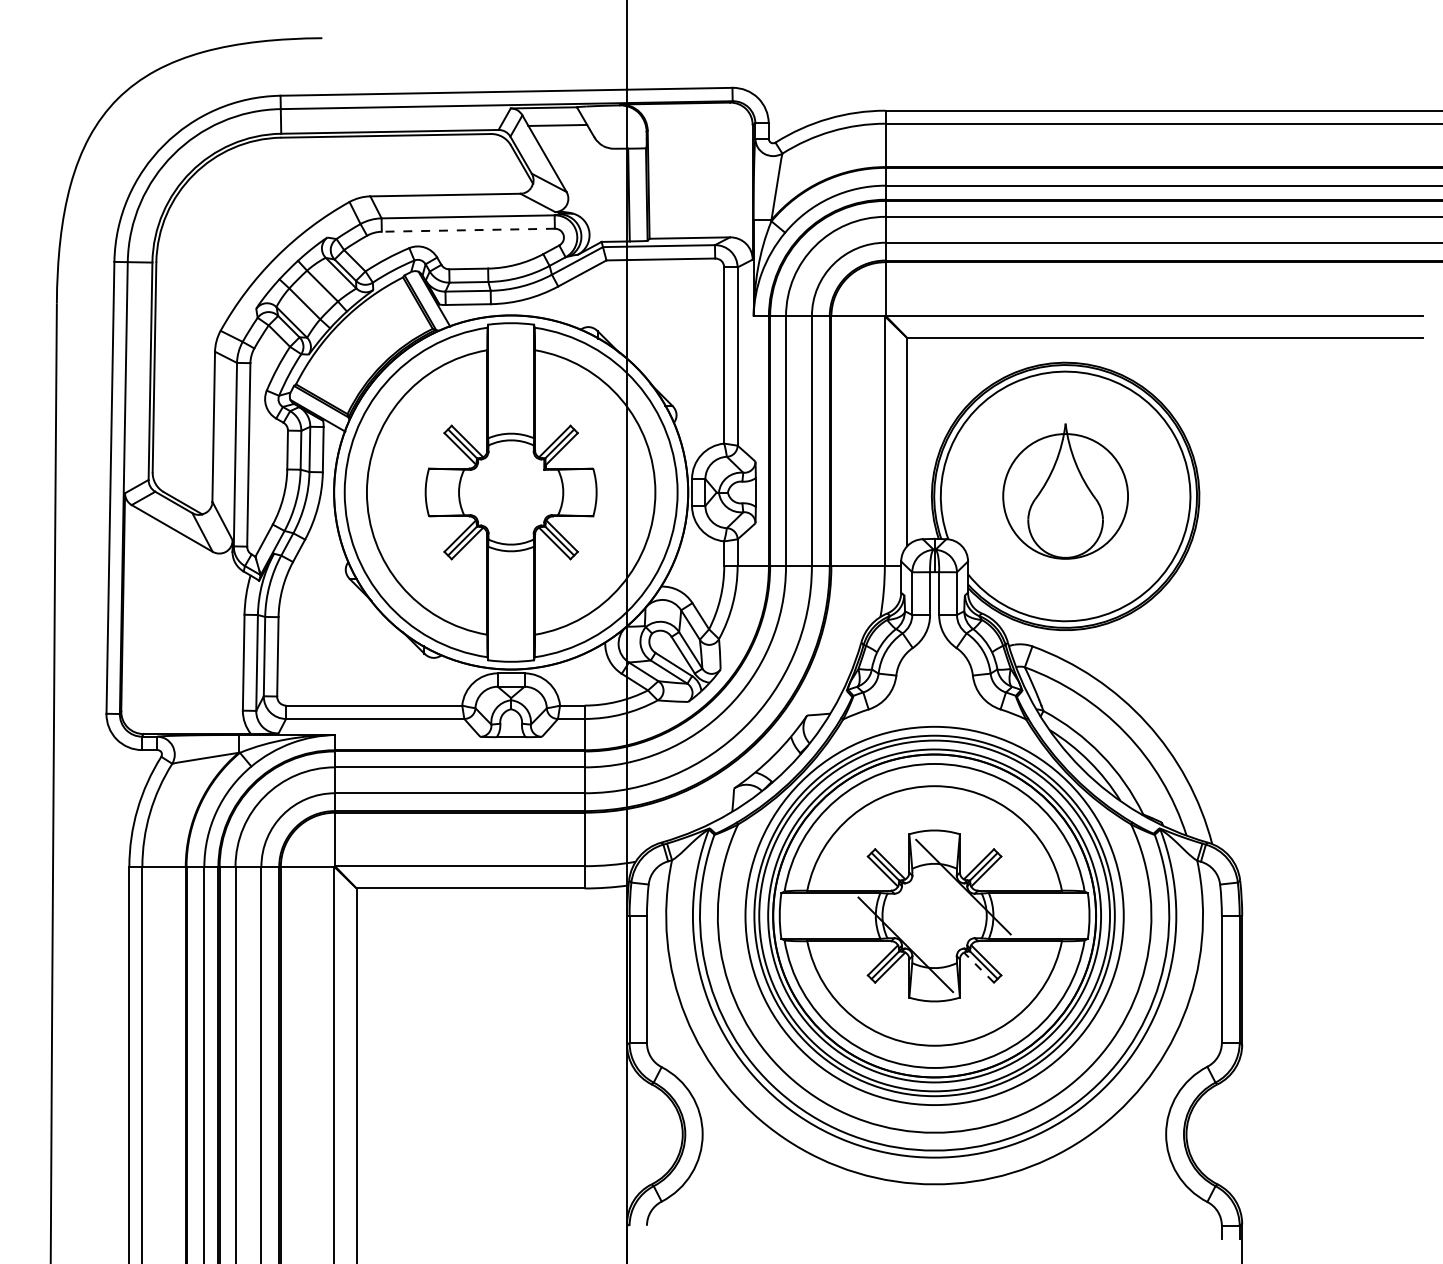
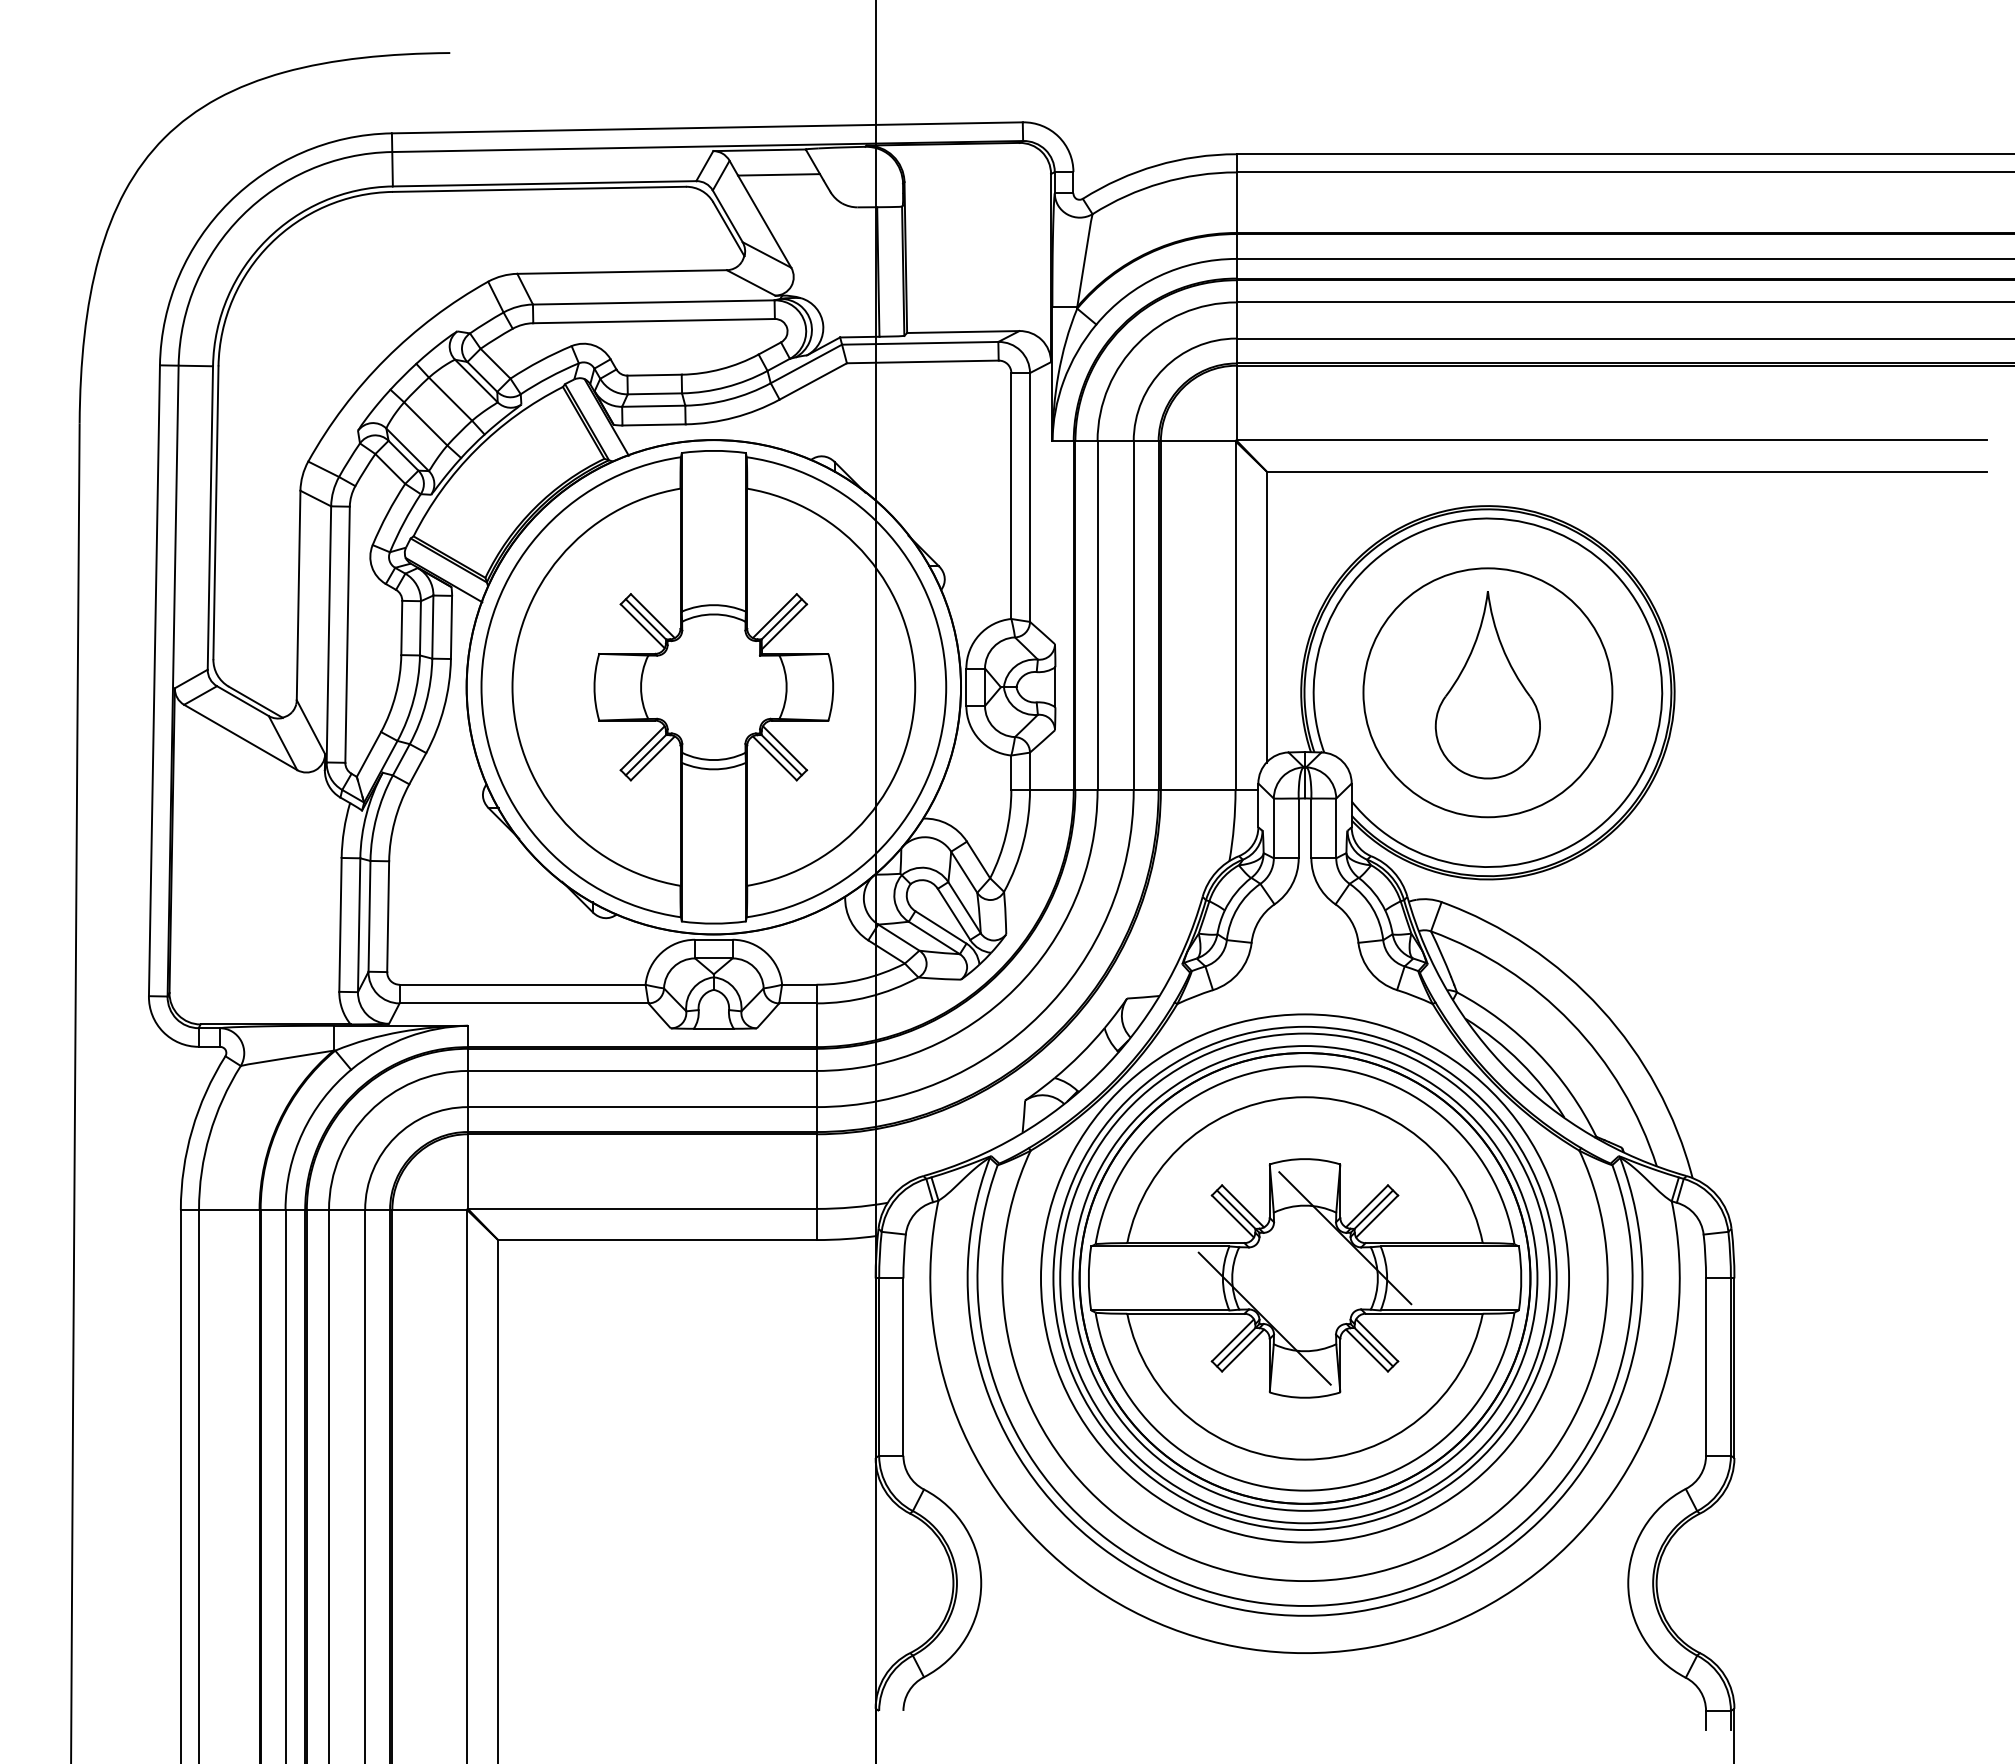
line: (468, 230) -> (654, 321), dashed -> solid
circle: (1065, 496) -> (1487, 692), size x1.43
line: (979, 967) -> (1367, 1350), dashed -> solid

